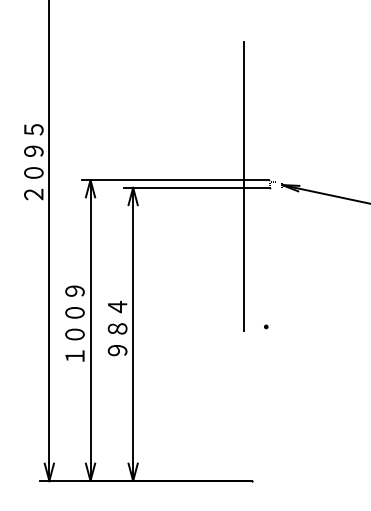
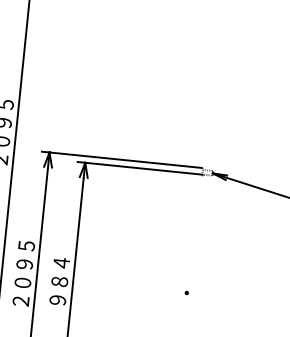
line: (243, 186) -> (179, 171), removed
text: (74, 323) -> (23, 273), １００９ -> ２０９５

